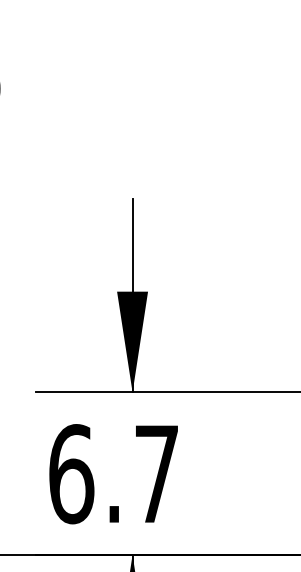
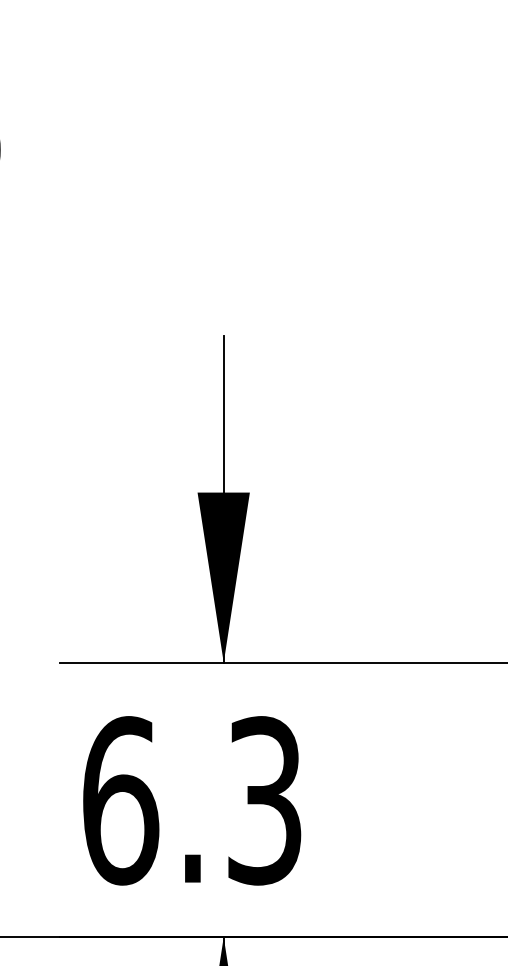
text: (156, 474) -> (264, 801), 6.7 -> 6.3

